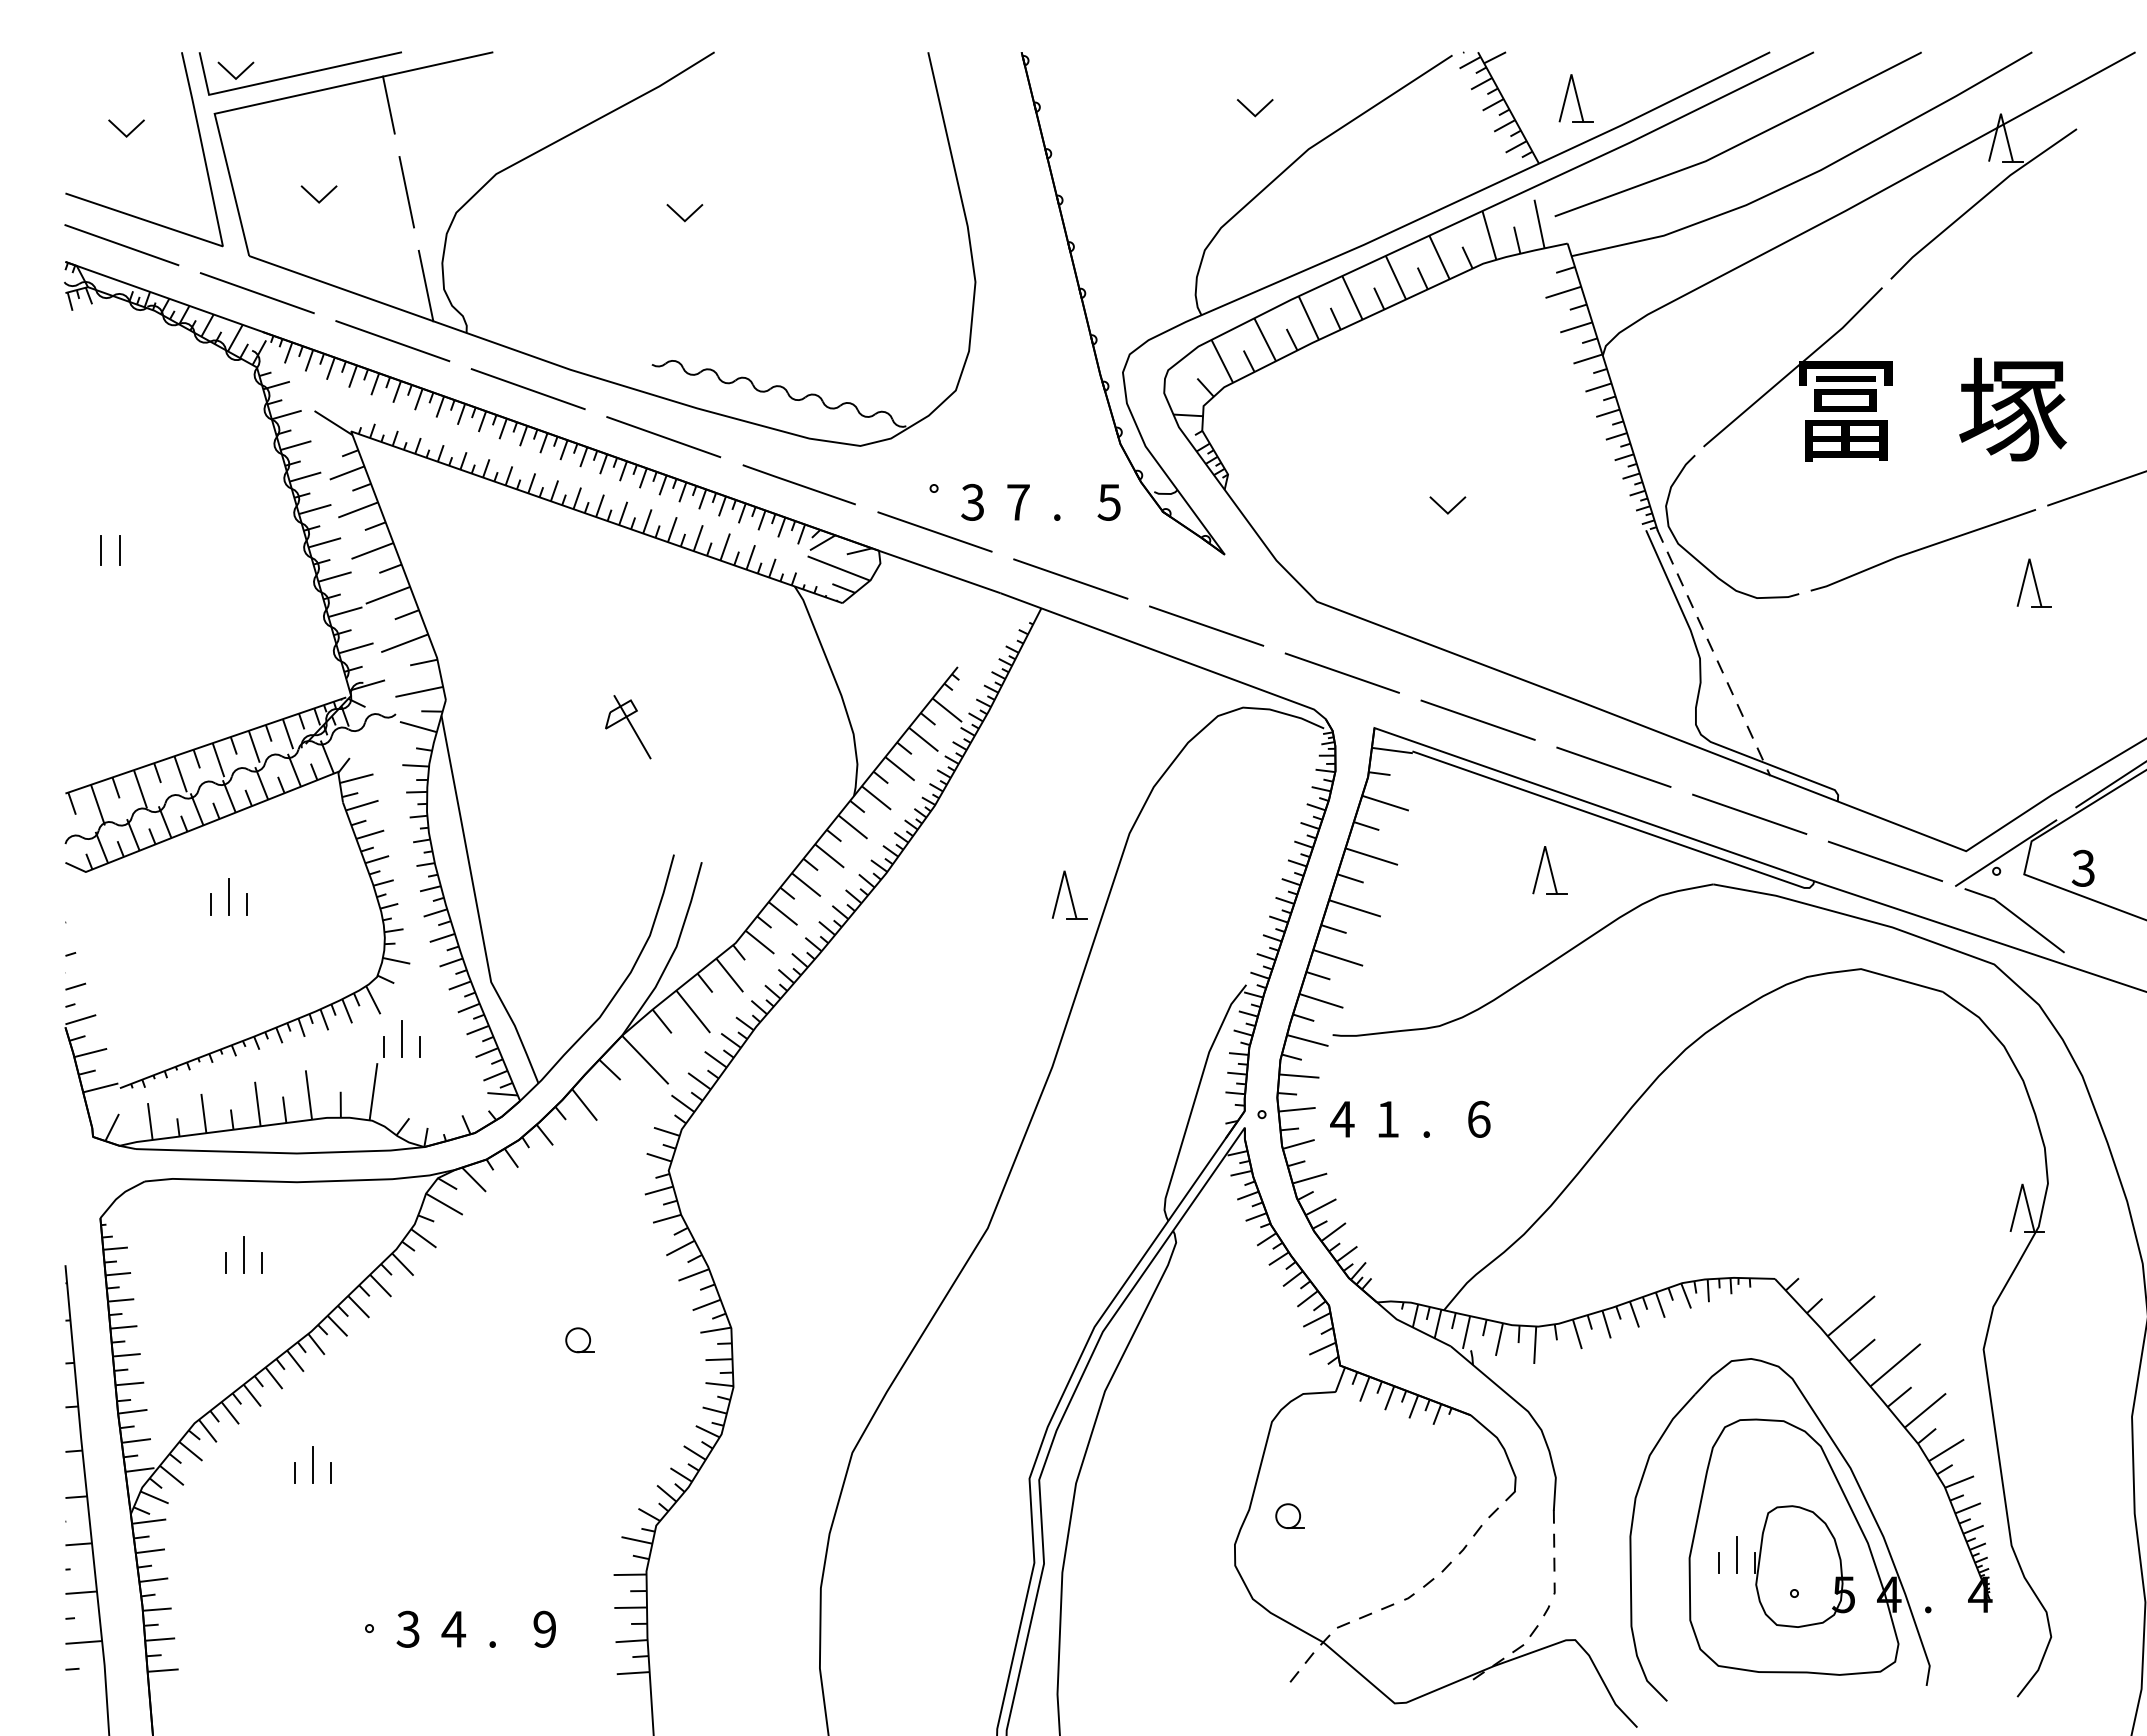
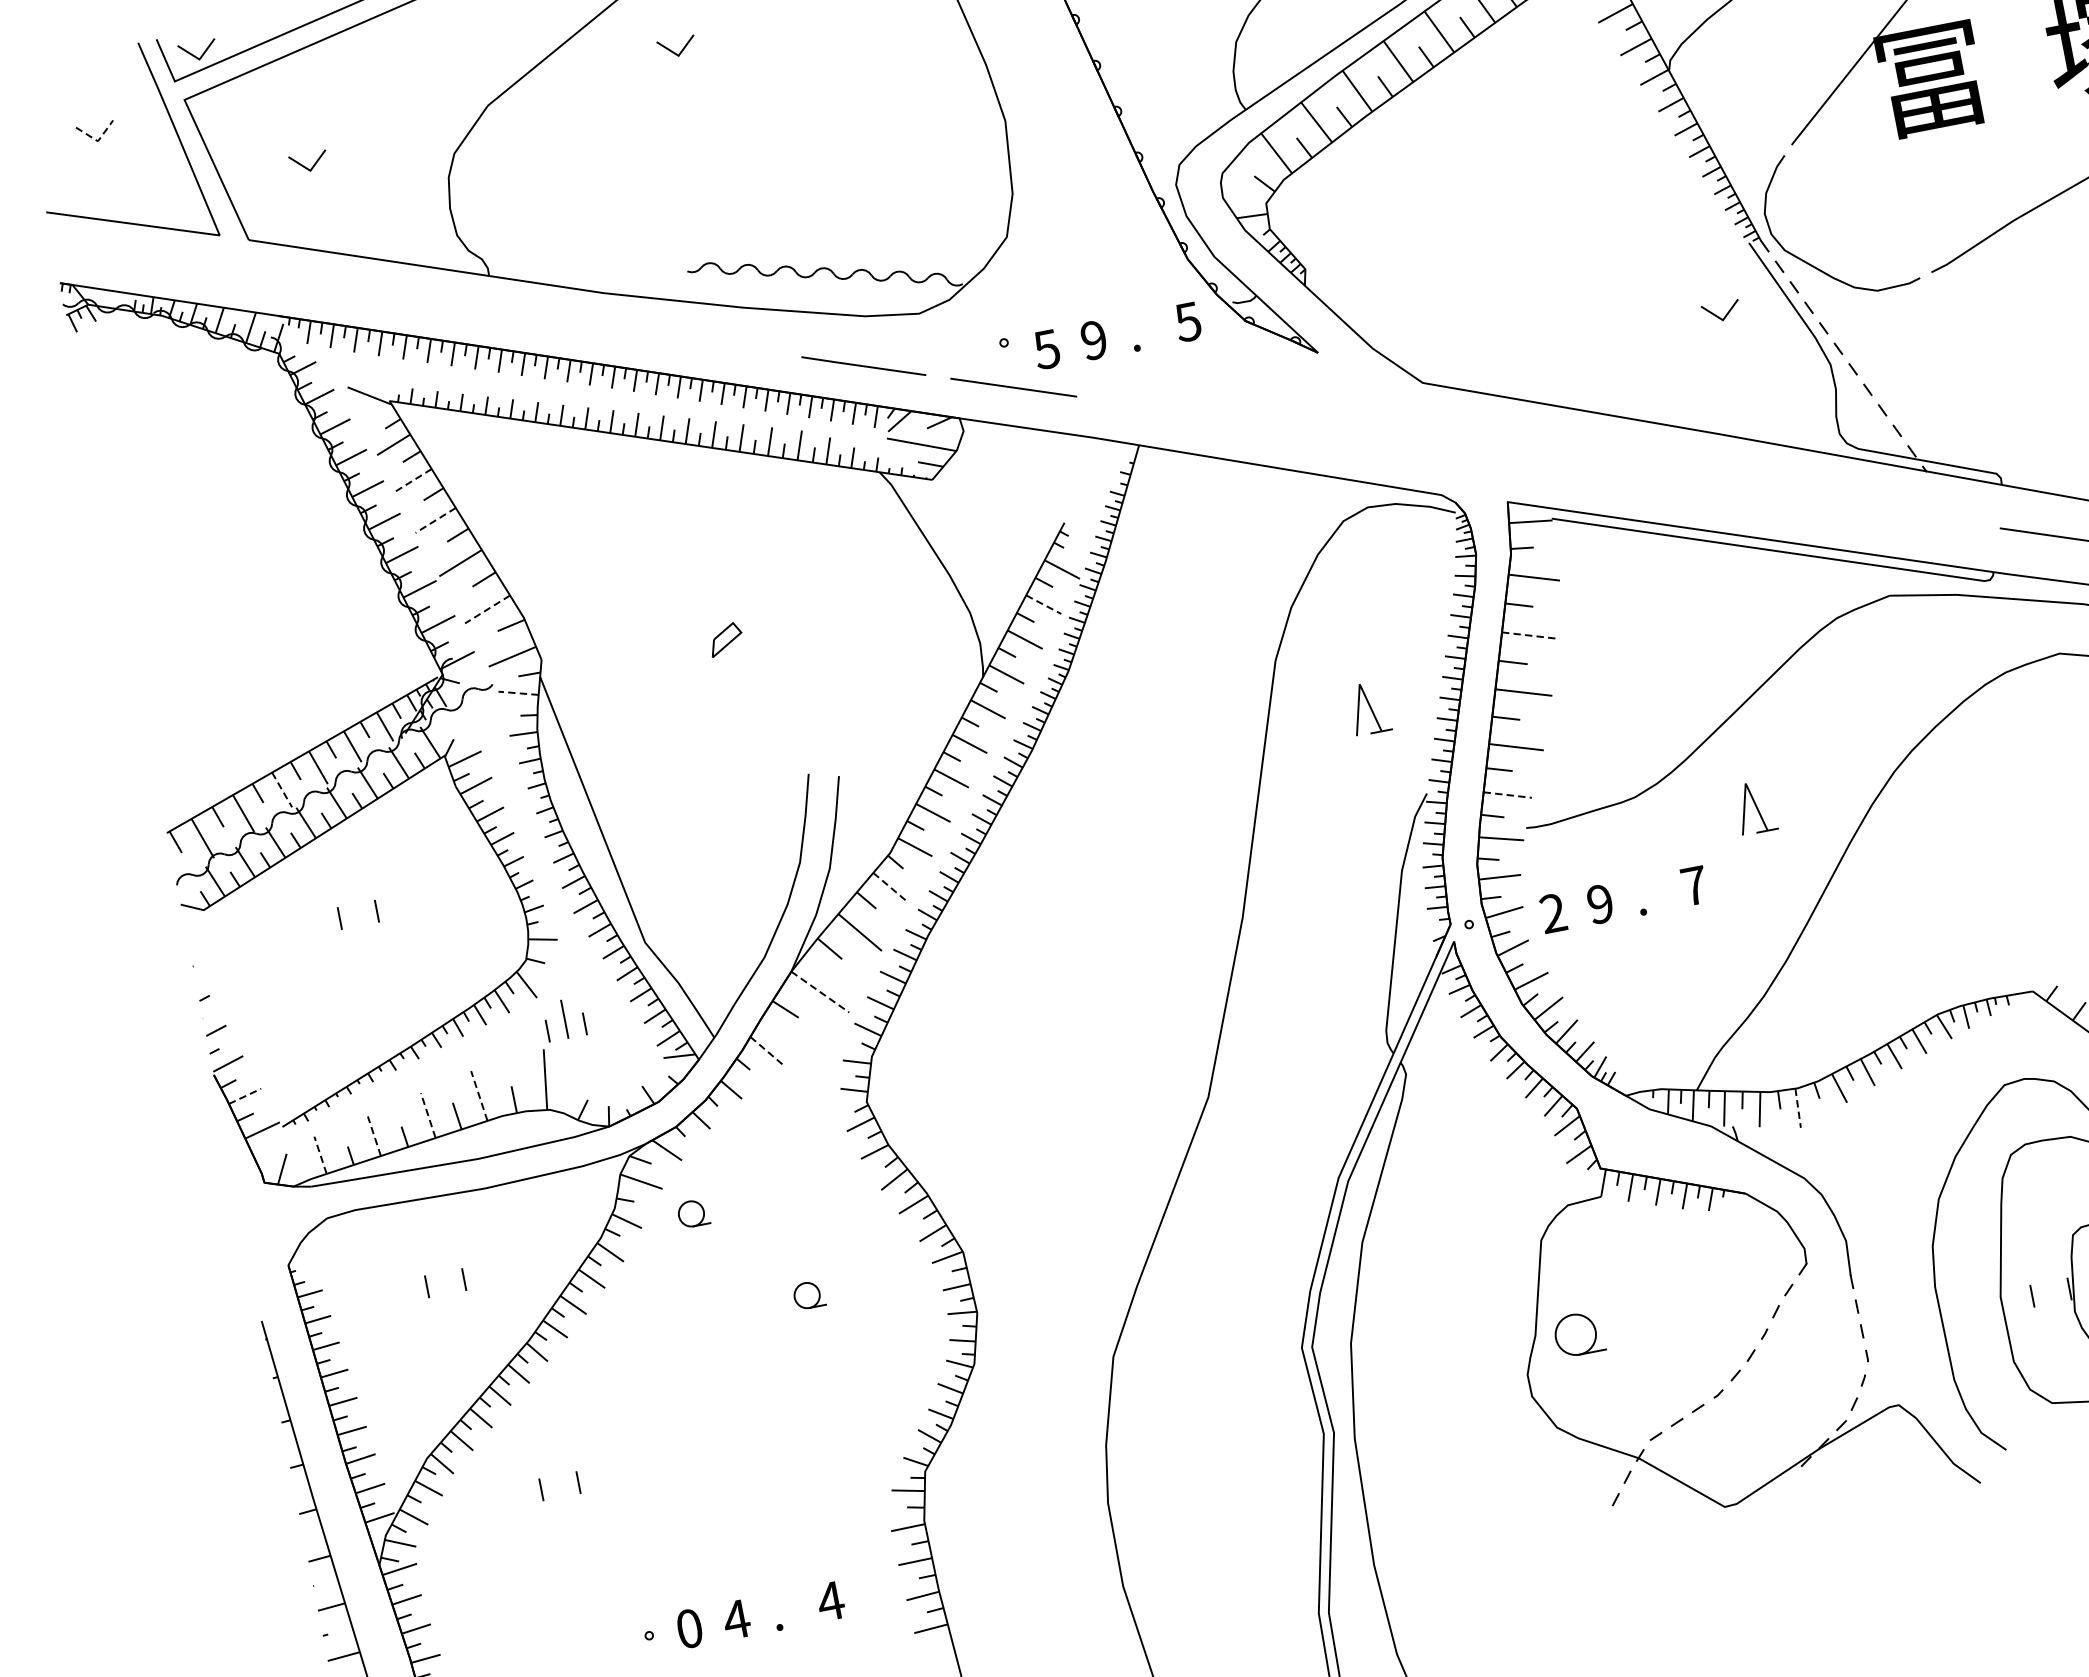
line: (388, 104) -> (362, 55), removed
line: (126, 136) -> (97, 141), solid -> dashed
line: (406, 192) -> (398, 142), removed
line: (681, 216) -> (674, 51), moved
line: (121, 245) -> (114, 254), removed
line: (425, 285) -> (437, 235), removed
line: (256, 293) -> (263, 277), removed
line: (392, 341) -> (414, 299), removed
line: (527, 389) -> (563, 322), removed
line: (663, 437) -> (713, 344), removed
text: (972, 501) -> (1046, 348), 3 -> 5
text: (1018, 501) -> (1093, 339), 7 -> 9
line: (1443, 508) -> (1717, 315), moved
line: (357, 510) -> (412, 481), solid -> dashed
line: (101, 550) -> (155, 574), removed
line: (120, 550) -> (174, 570), removed
line: (372, 551) -> (435, 520), solid -> dashed
line: (1070, 578) -> (1163, 408), removed
line: (1206, 625) -> (1313, 429), removed
line: (404, 643) -> (487, 609), solid -> dashed
line: (1341, 672) -> (1462, 451), removed
line: (1477, 719) -> (1612, 472), removed
line: (417, 726) -> (517, 692), solid -> dashed
line: (632, 727) -> (740, 650), removed
line: (923, 739) -> (1043, 604), solid -> dashed
line: (1613, 766) -> (1762, 493), removed
line: (180, 774) -> (282, 790), solid -> dashed
line: (1749, 813) -> (1912, 515), removed
line: (1371, 856) -> (1530, 635), solid -> dashed
part: (1549, 870) -> (1755, 807), moved
part: (1069, 894) -> (1369, 707), moved
line: (229, 896) -> (357, 906), removed
line: (729, 975) -> (890, 887), solid -> dashed
line: (1321, 1001) -> (1507, 795), solid -> dashed
line: (90, 1052) -> (244, 1095), solid -> dashed
line: (645, 1060) -> (820, 992), solid -> dashed
line: (308, 1095) -> (478, 1096), solid -> dashed
line: (257, 1103) -> (427, 1115), solid -> dashed
line: (584, 1105) -> (766, 1051), solid -> dashed
line: (203, 1113) -> (373, 1136), solid -> dashed
text: (1342, 1118) -> (1553, 912), 4 -> 2
text: (1387, 1118) -> (1599, 903), 1 -> 9
text: (1479, 1118) -> (1694, 884), 6 -> 7
line: (150, 1121) -> (320, 1155), solid -> dashed
part: (486, 1243) -> (692, 1213), added
line: (243, 1255) -> (443, 1275), removed
line: (1535, 1345) -> (1798, 1108), solid -> dashed
line: (313, 1465) -> (558, 1478), removed
part: (1289, 1516) -> (1578, 1334), size x1.6
line: (1737, 1554) -> (2049, 1284), removed
text: (407, 1628) -> (688, 1628), 3 -> 0
text: (544, 1628) -> (830, 1600), 9 -> 4

